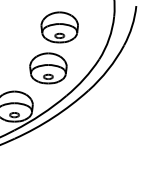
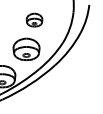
part: (59, 27) -> (34, 20), size x0.6

